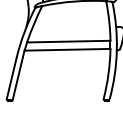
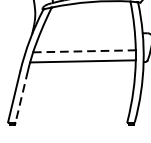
line: (68, 41) -> (84, 51), solid -> dashed
line: (17, 78) -> (21, 96), solid -> dashed

